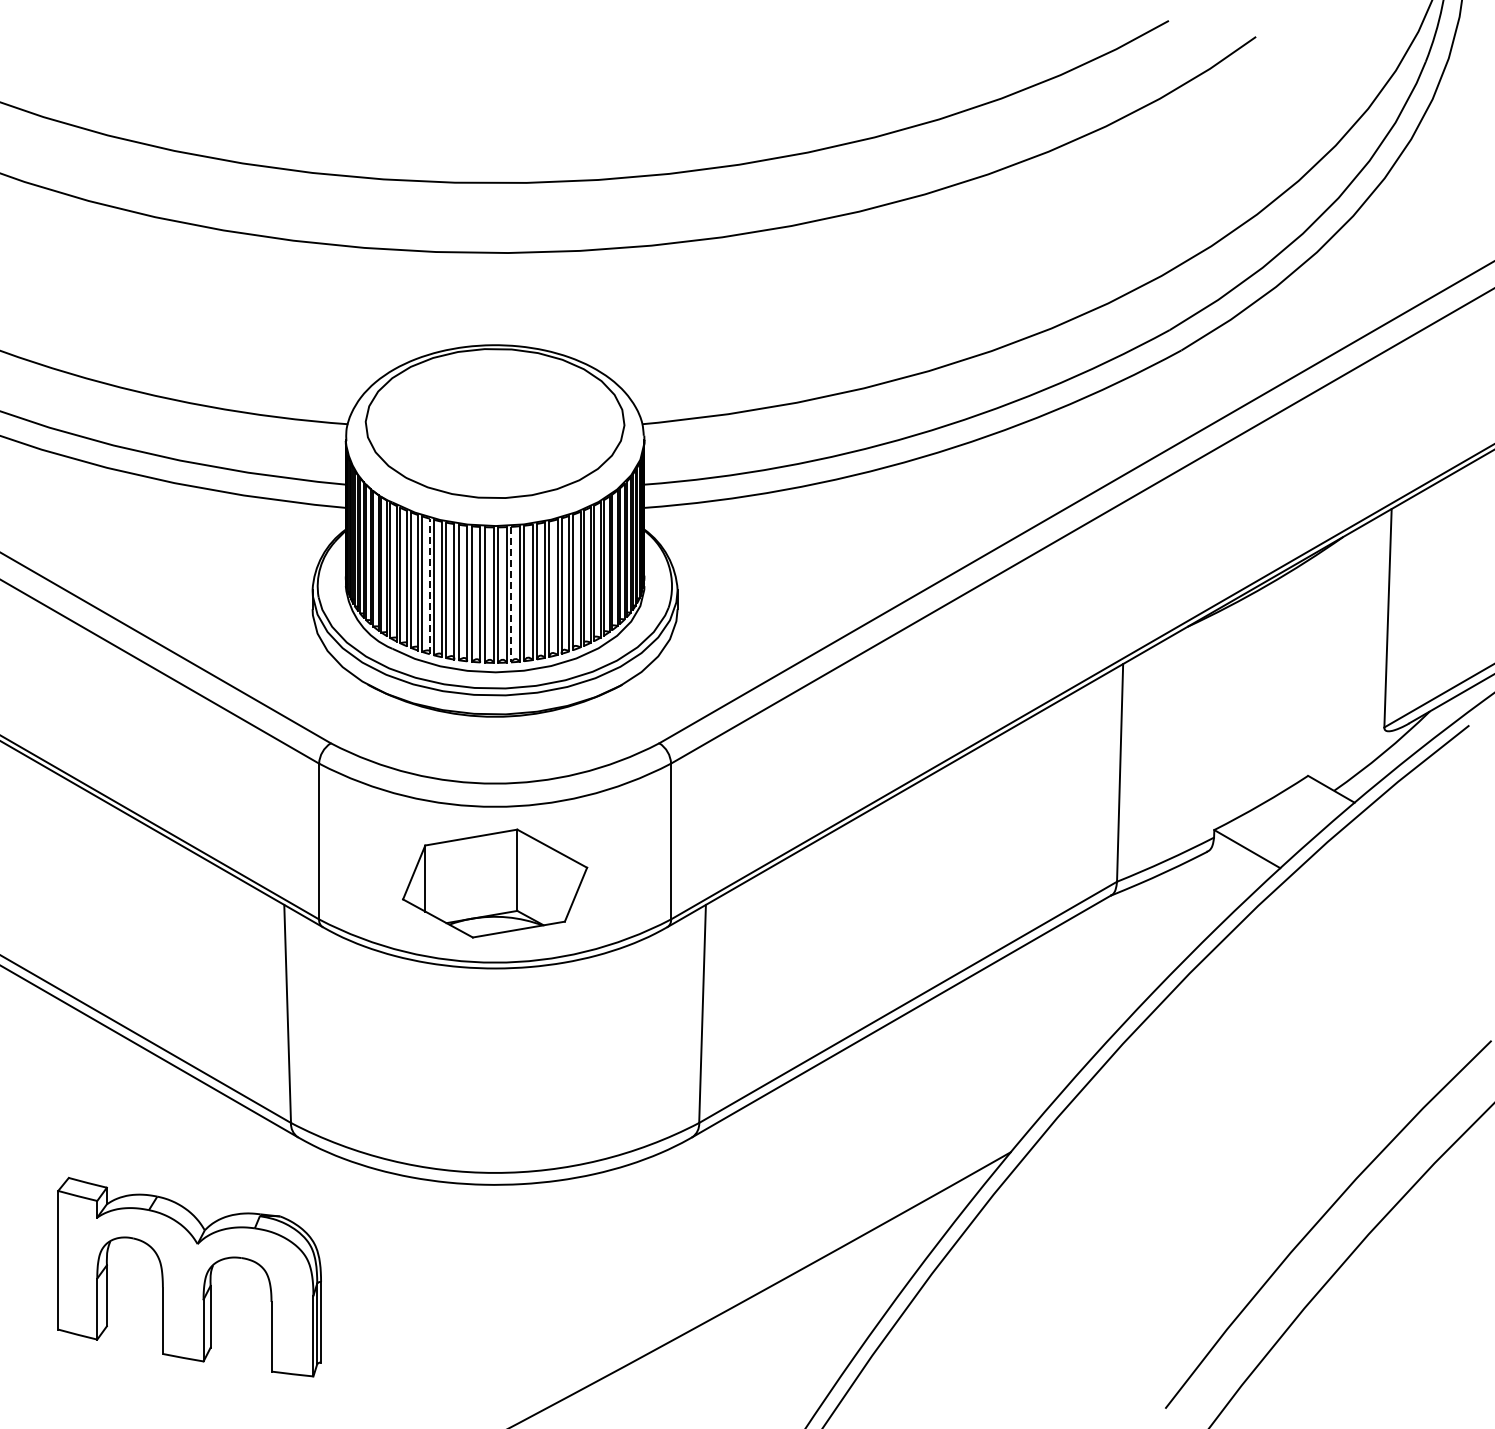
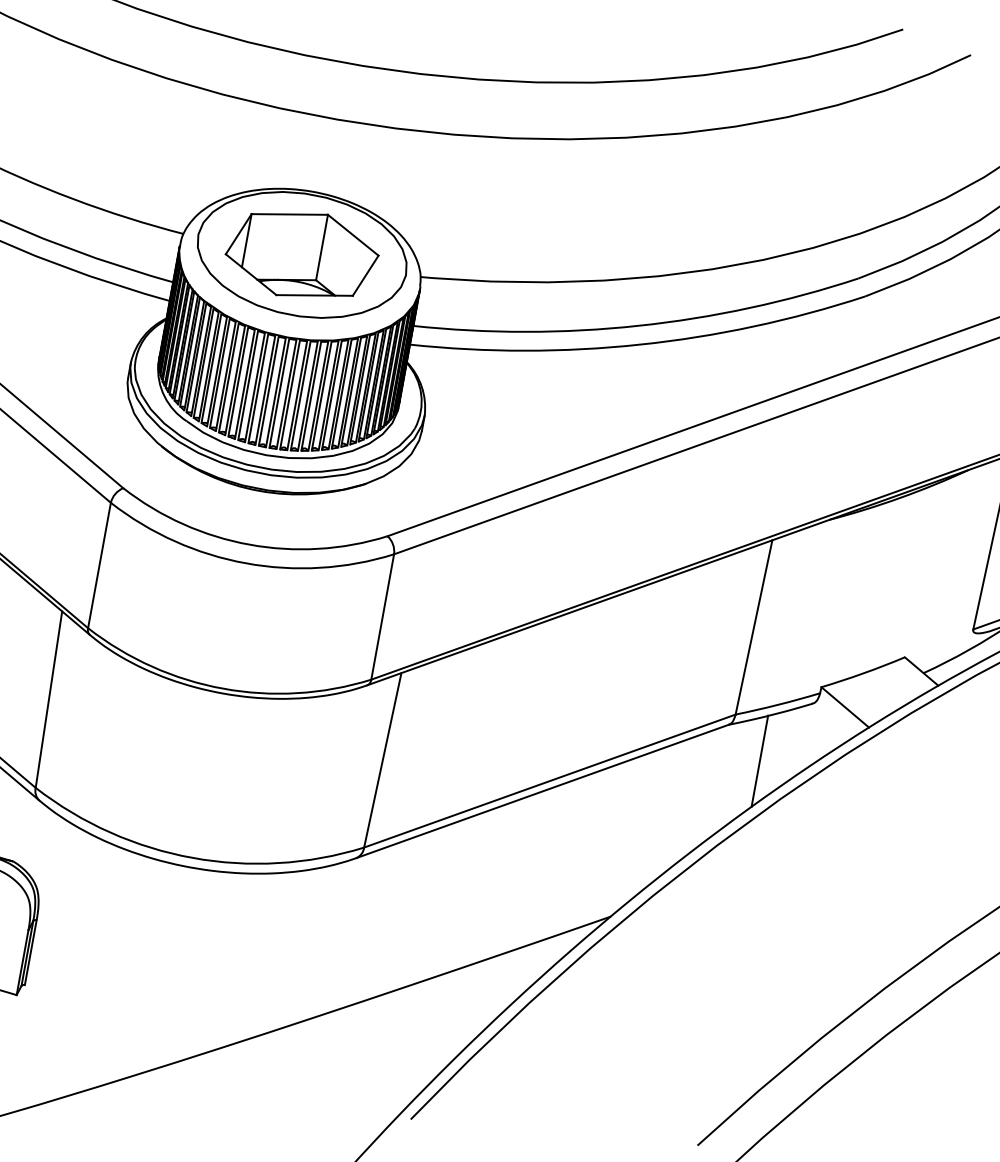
line: (429, 586) -> (225, 376), dashed -> solid
line: (511, 594) -> (290, 394), dashed -> solid
part: (495, 883) -> (302, 254), moved
line: (1156, 932) -> (759, 761), added

